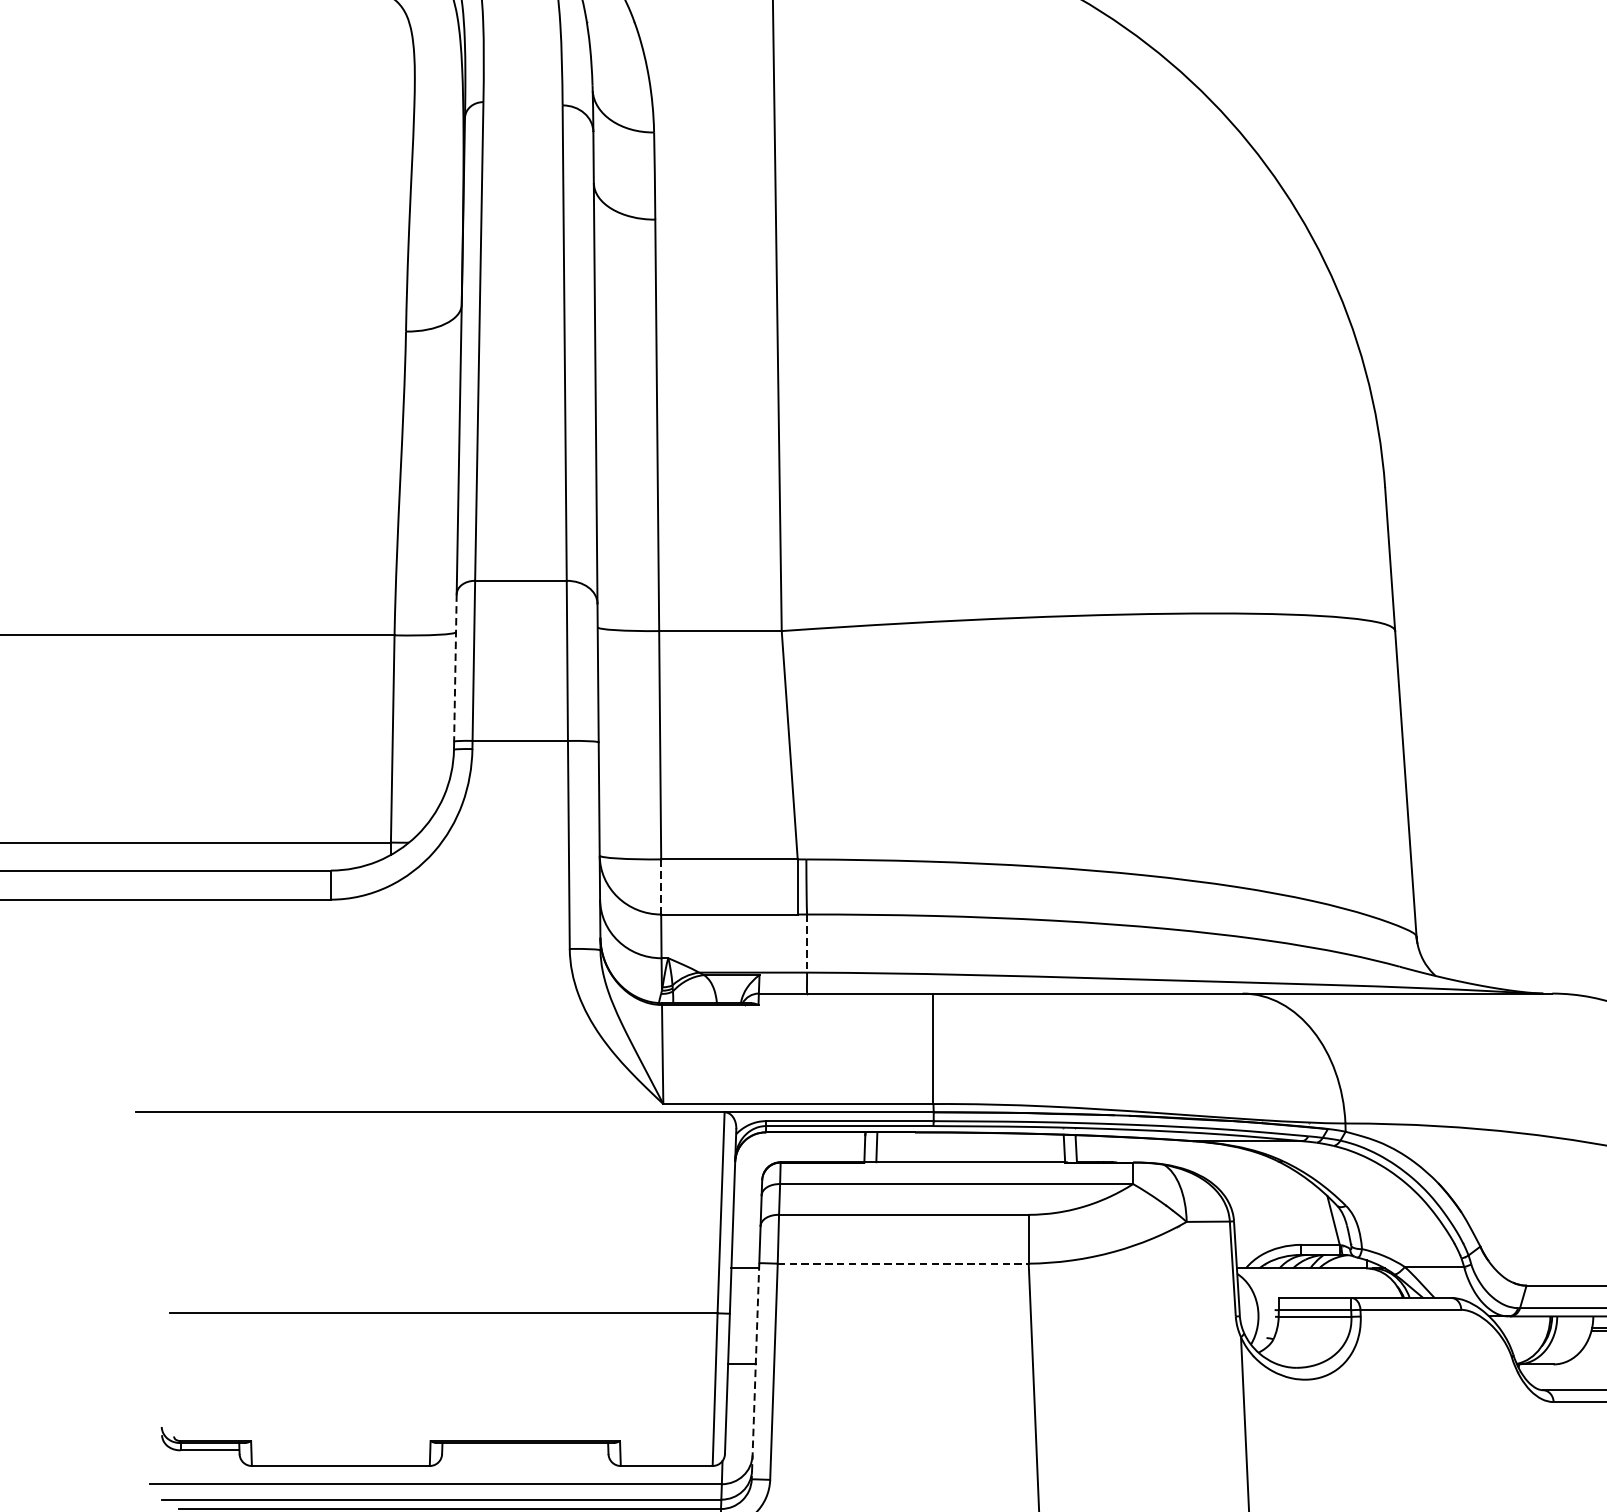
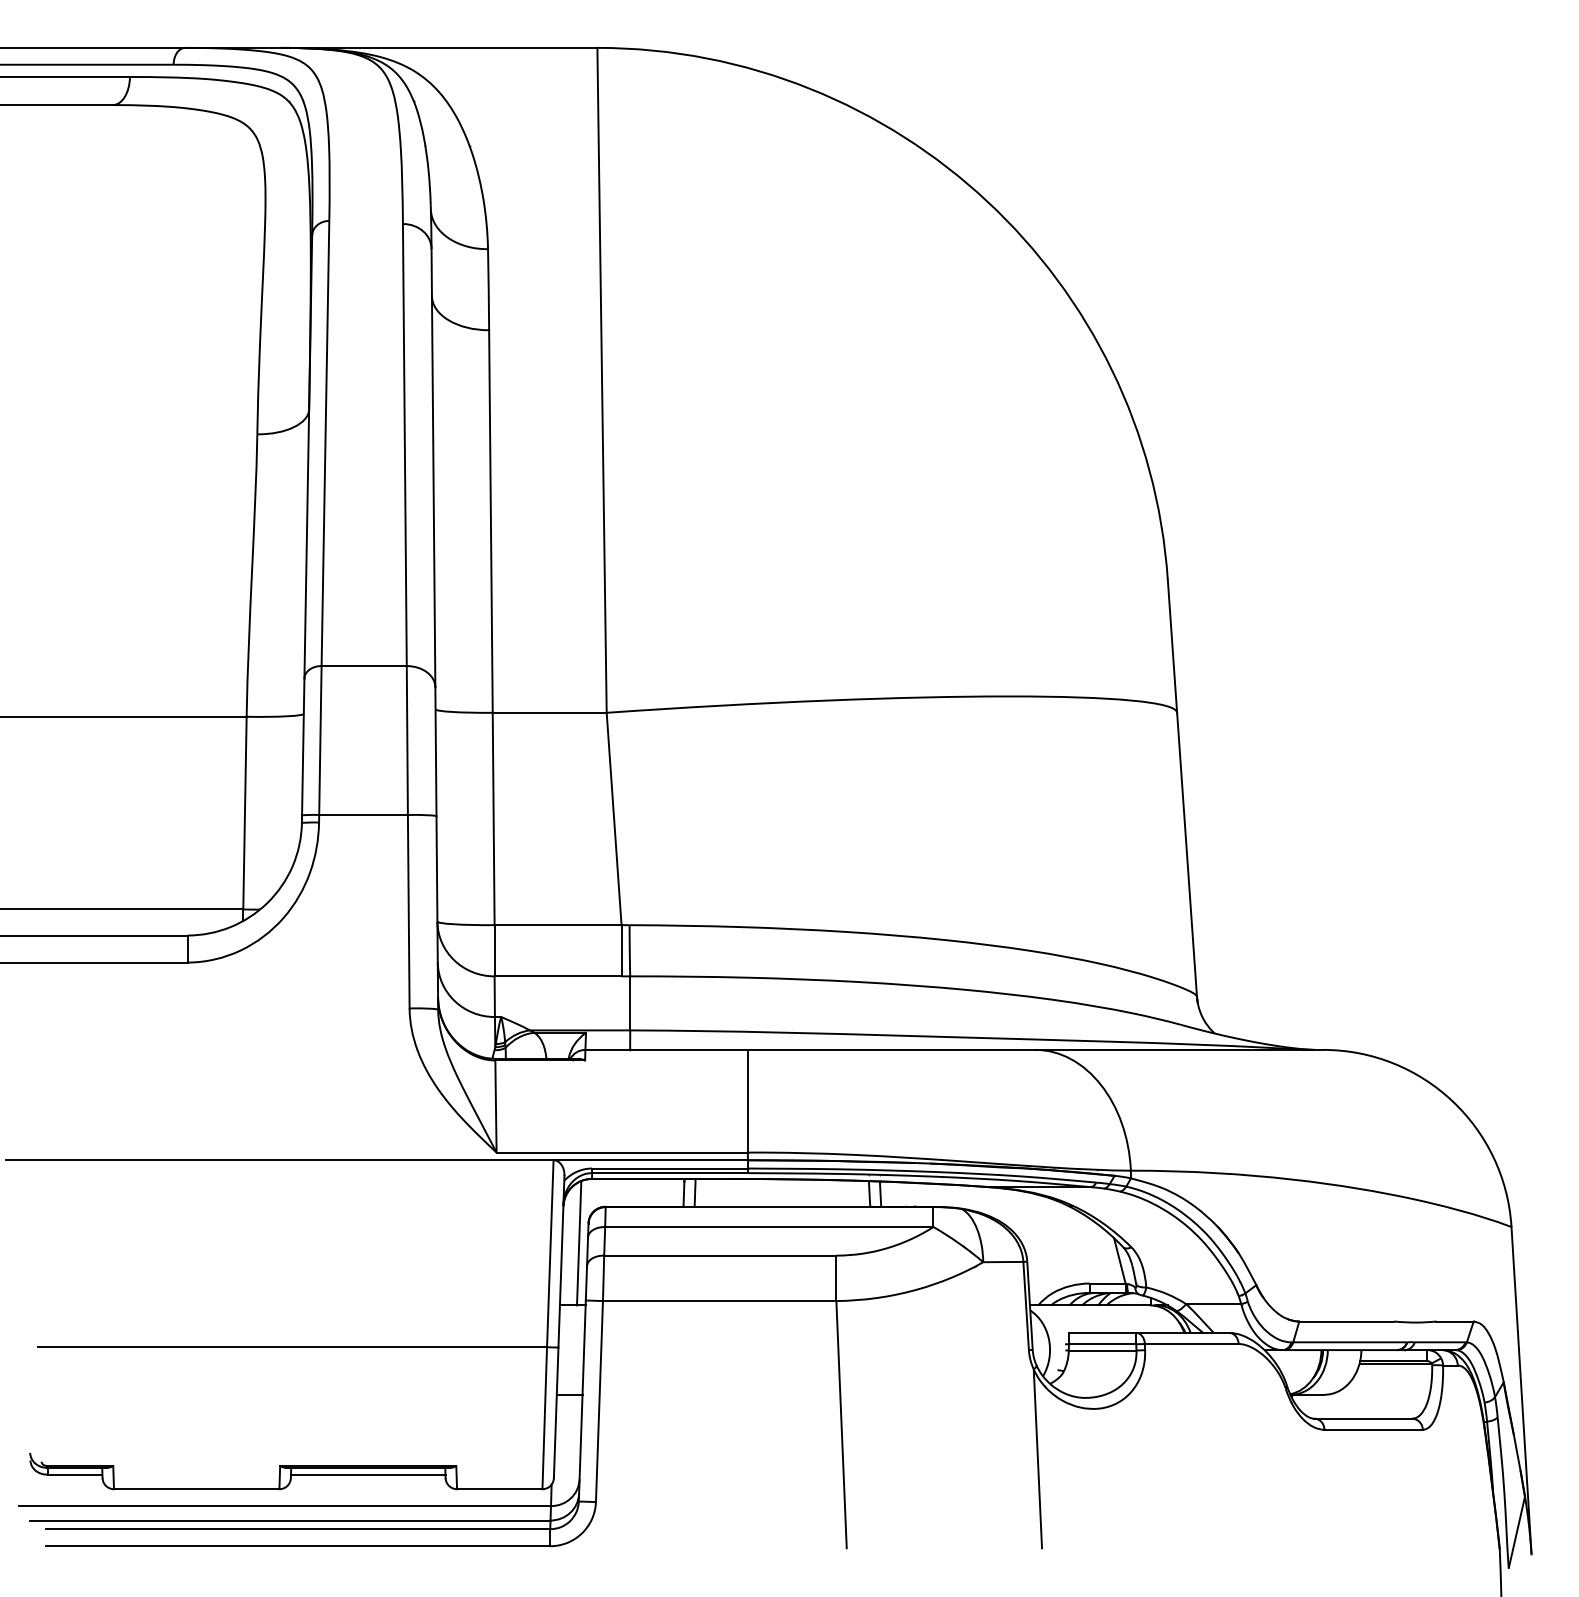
line: (455, 668) -> (303, 747), dashed -> solid
line: (661, 886) -> (494, 950), dashed -> solid
line: (807, 943) -> (630, 1003), dashed -> solid
line: (752, 1201) -> (579, 1243), added
line: (903, 1264) -> (719, 1301), dashed -> solid
line: (755, 1371) -> (582, 1401), dashed -> solid
line: (524, 1450) -> (367, 1474), added

